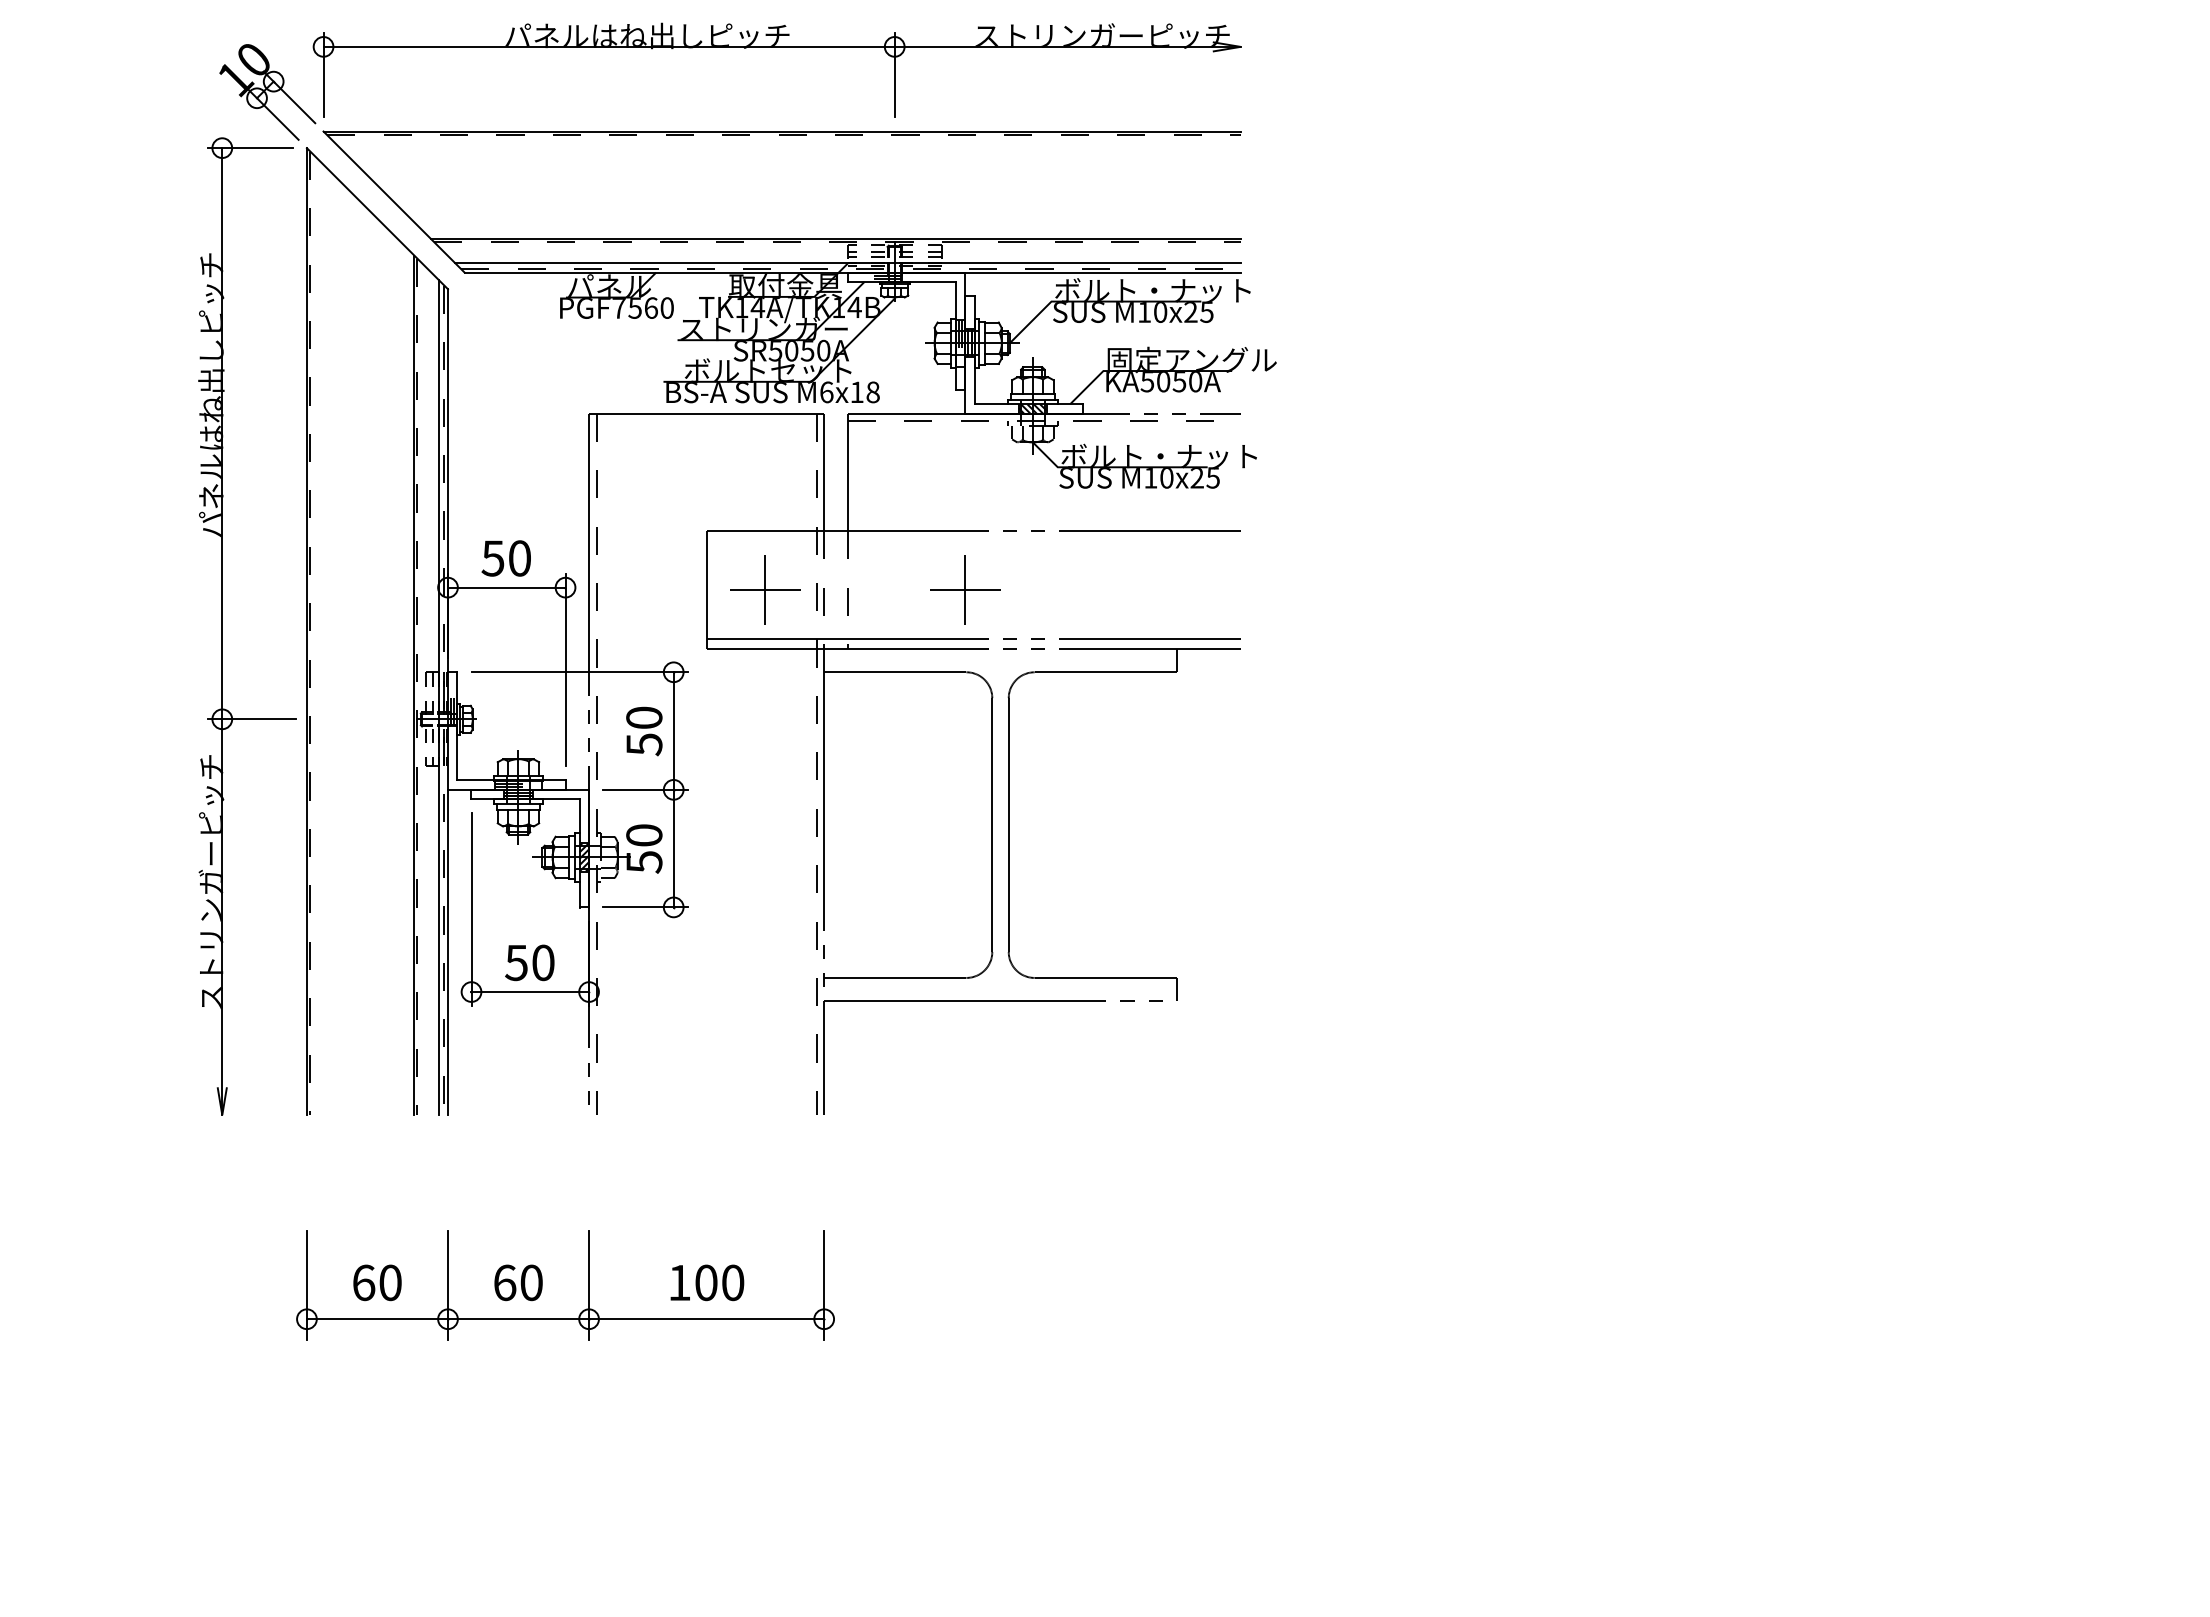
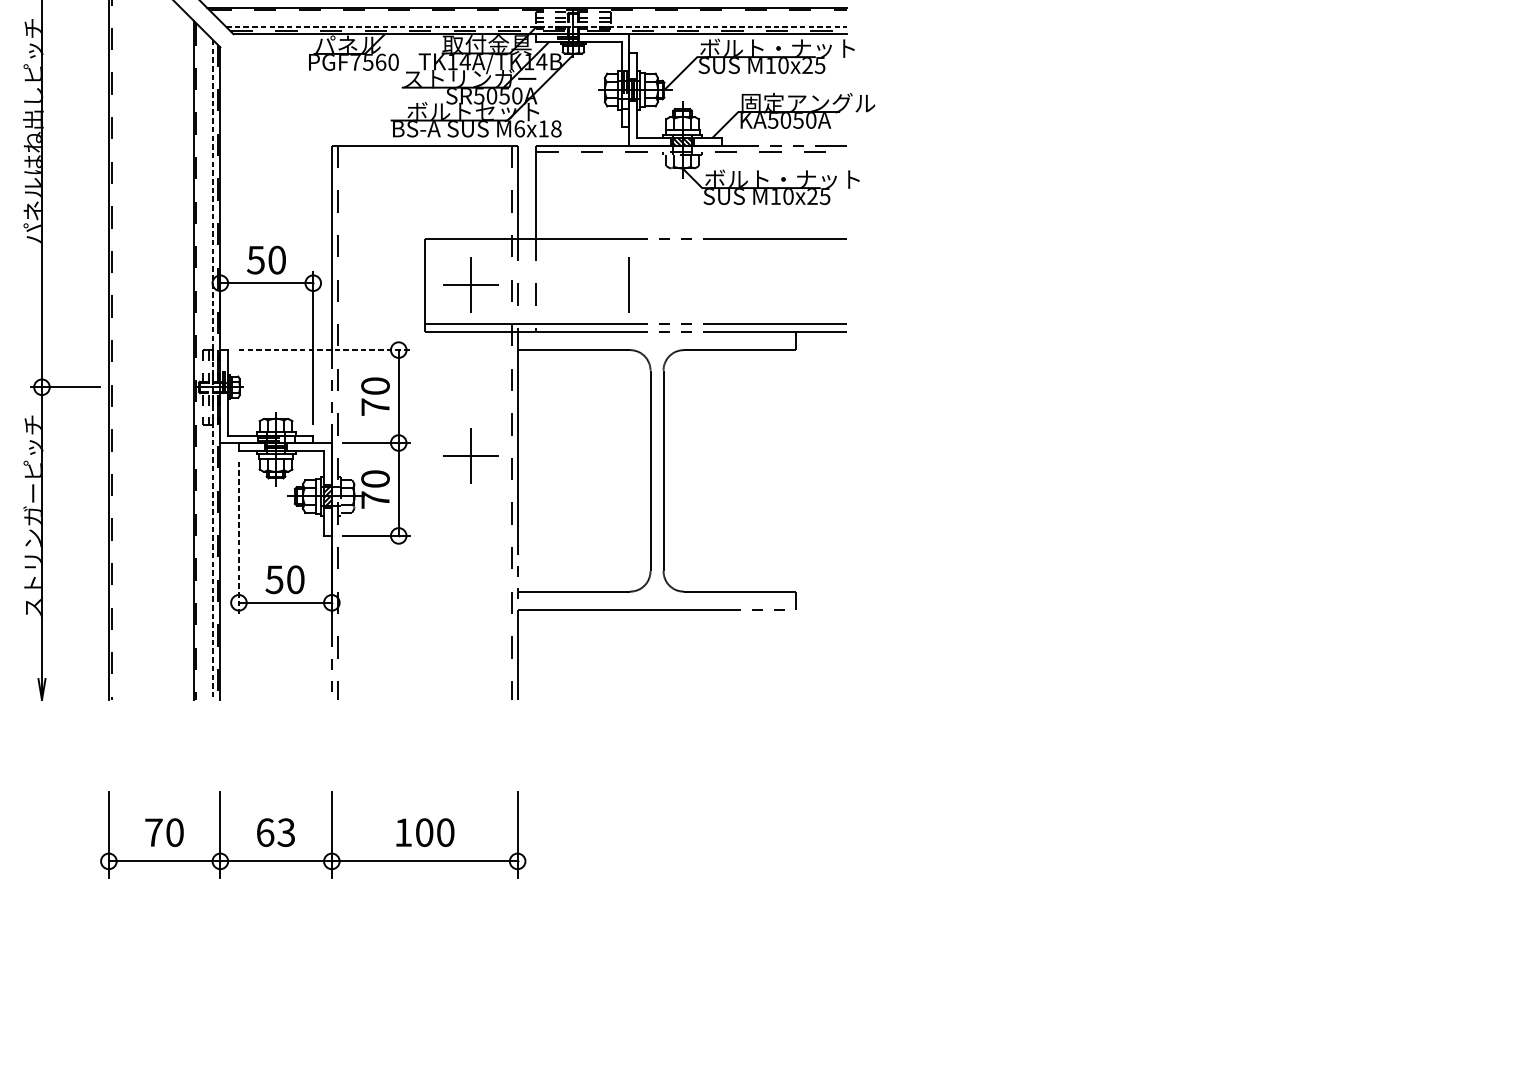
line: (847, 263) -> (536, 27), solid -> dashed
line: (964, 590) -> (628, 285), removed
line: (580, 672) -> (325, 350), solid -> dashed
line: (438, 697) -> (212, 370), solid -> dashed
text: (644, 744) -> (375, 407), 50 -> 70
part: (765, 805) -> (471, 455), added
text: (644, 862) -> (375, 500), 50 -> 70
line: (471, 910) -> (238, 538), solid -> dashed
text: (364, 1282) -> (154, 832), 60 -> 70
text: (531, 1282) -> (286, 832), 60 -> 63

